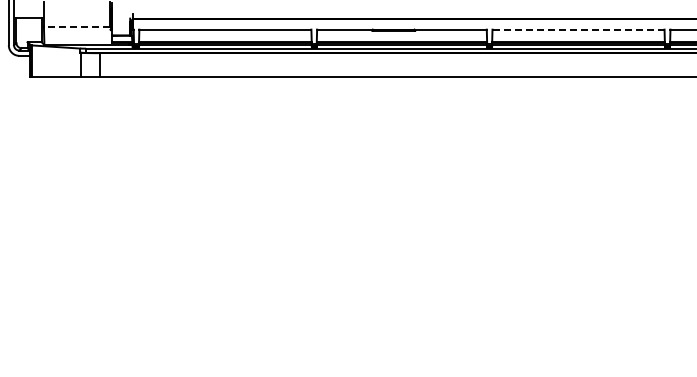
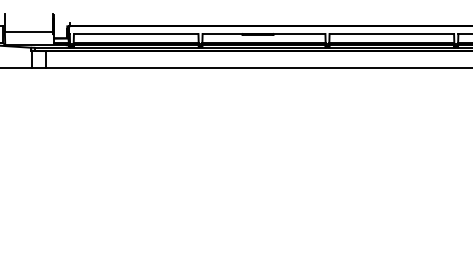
line: (76, 26) -> (28, 31), dashed -> solid
line: (579, 29) -> (392, 33), dashed -> solid

